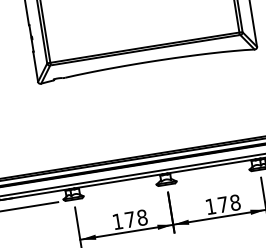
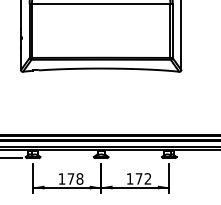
text: (234, 202) -> (147, 178), 178 -> 172

